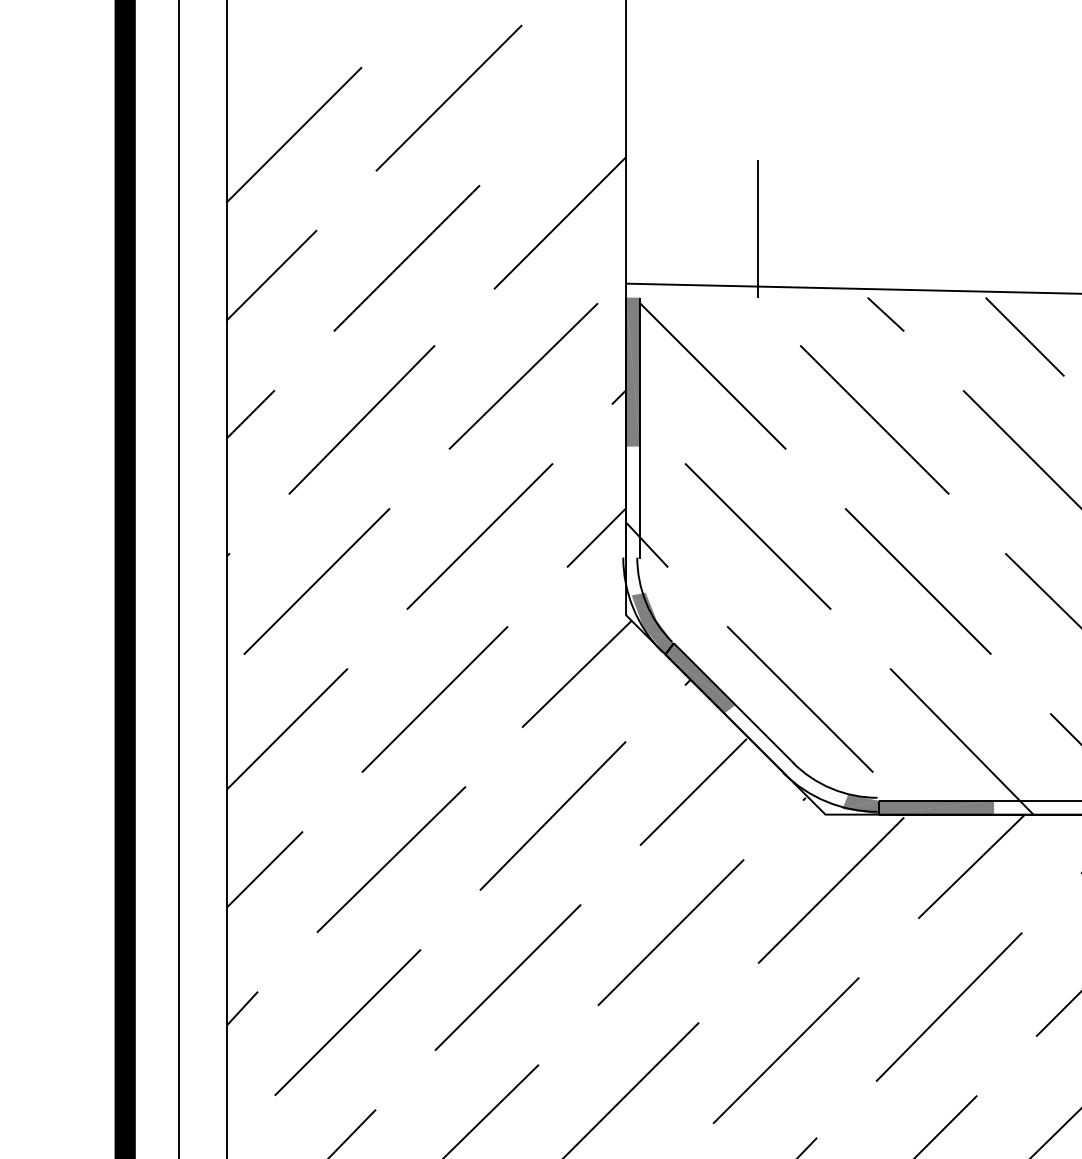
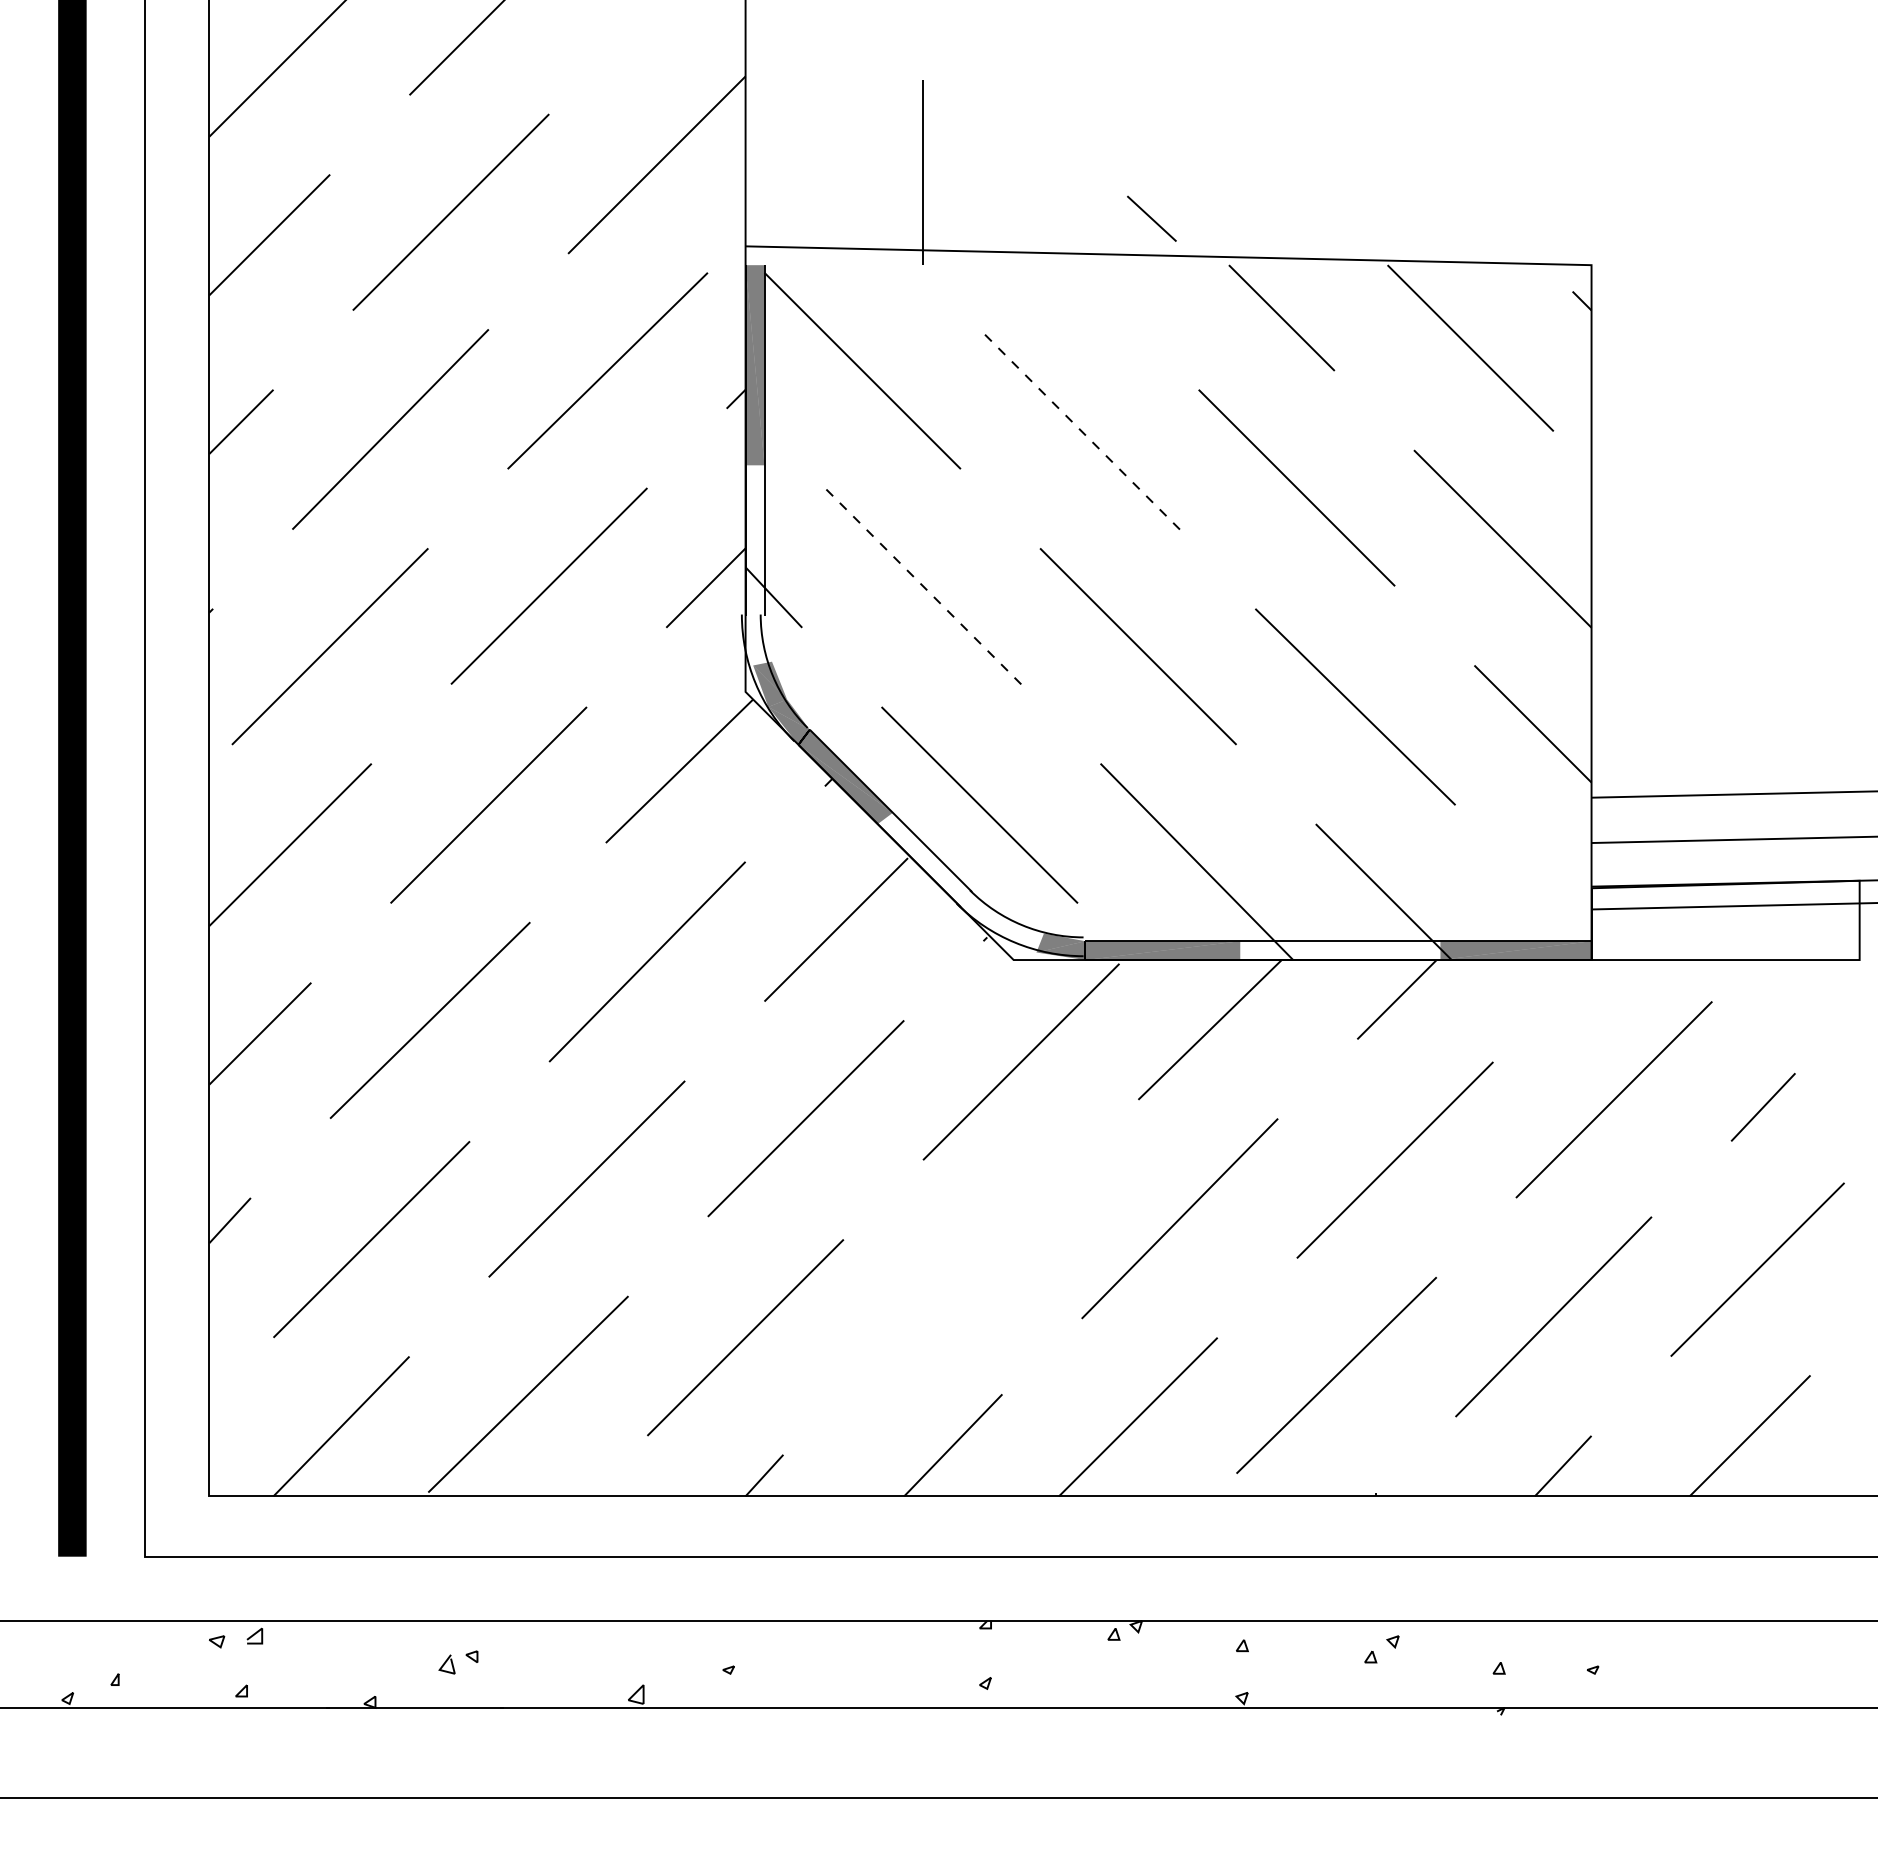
line: (885, 314) -> (1151, 218), moved
line: (874, 419) -> (1079, 429), solid -> dashed
line: (758, 536) -> (923, 586), solid -> dashed
line: (785, 1050) -> (960, 1276), removed

